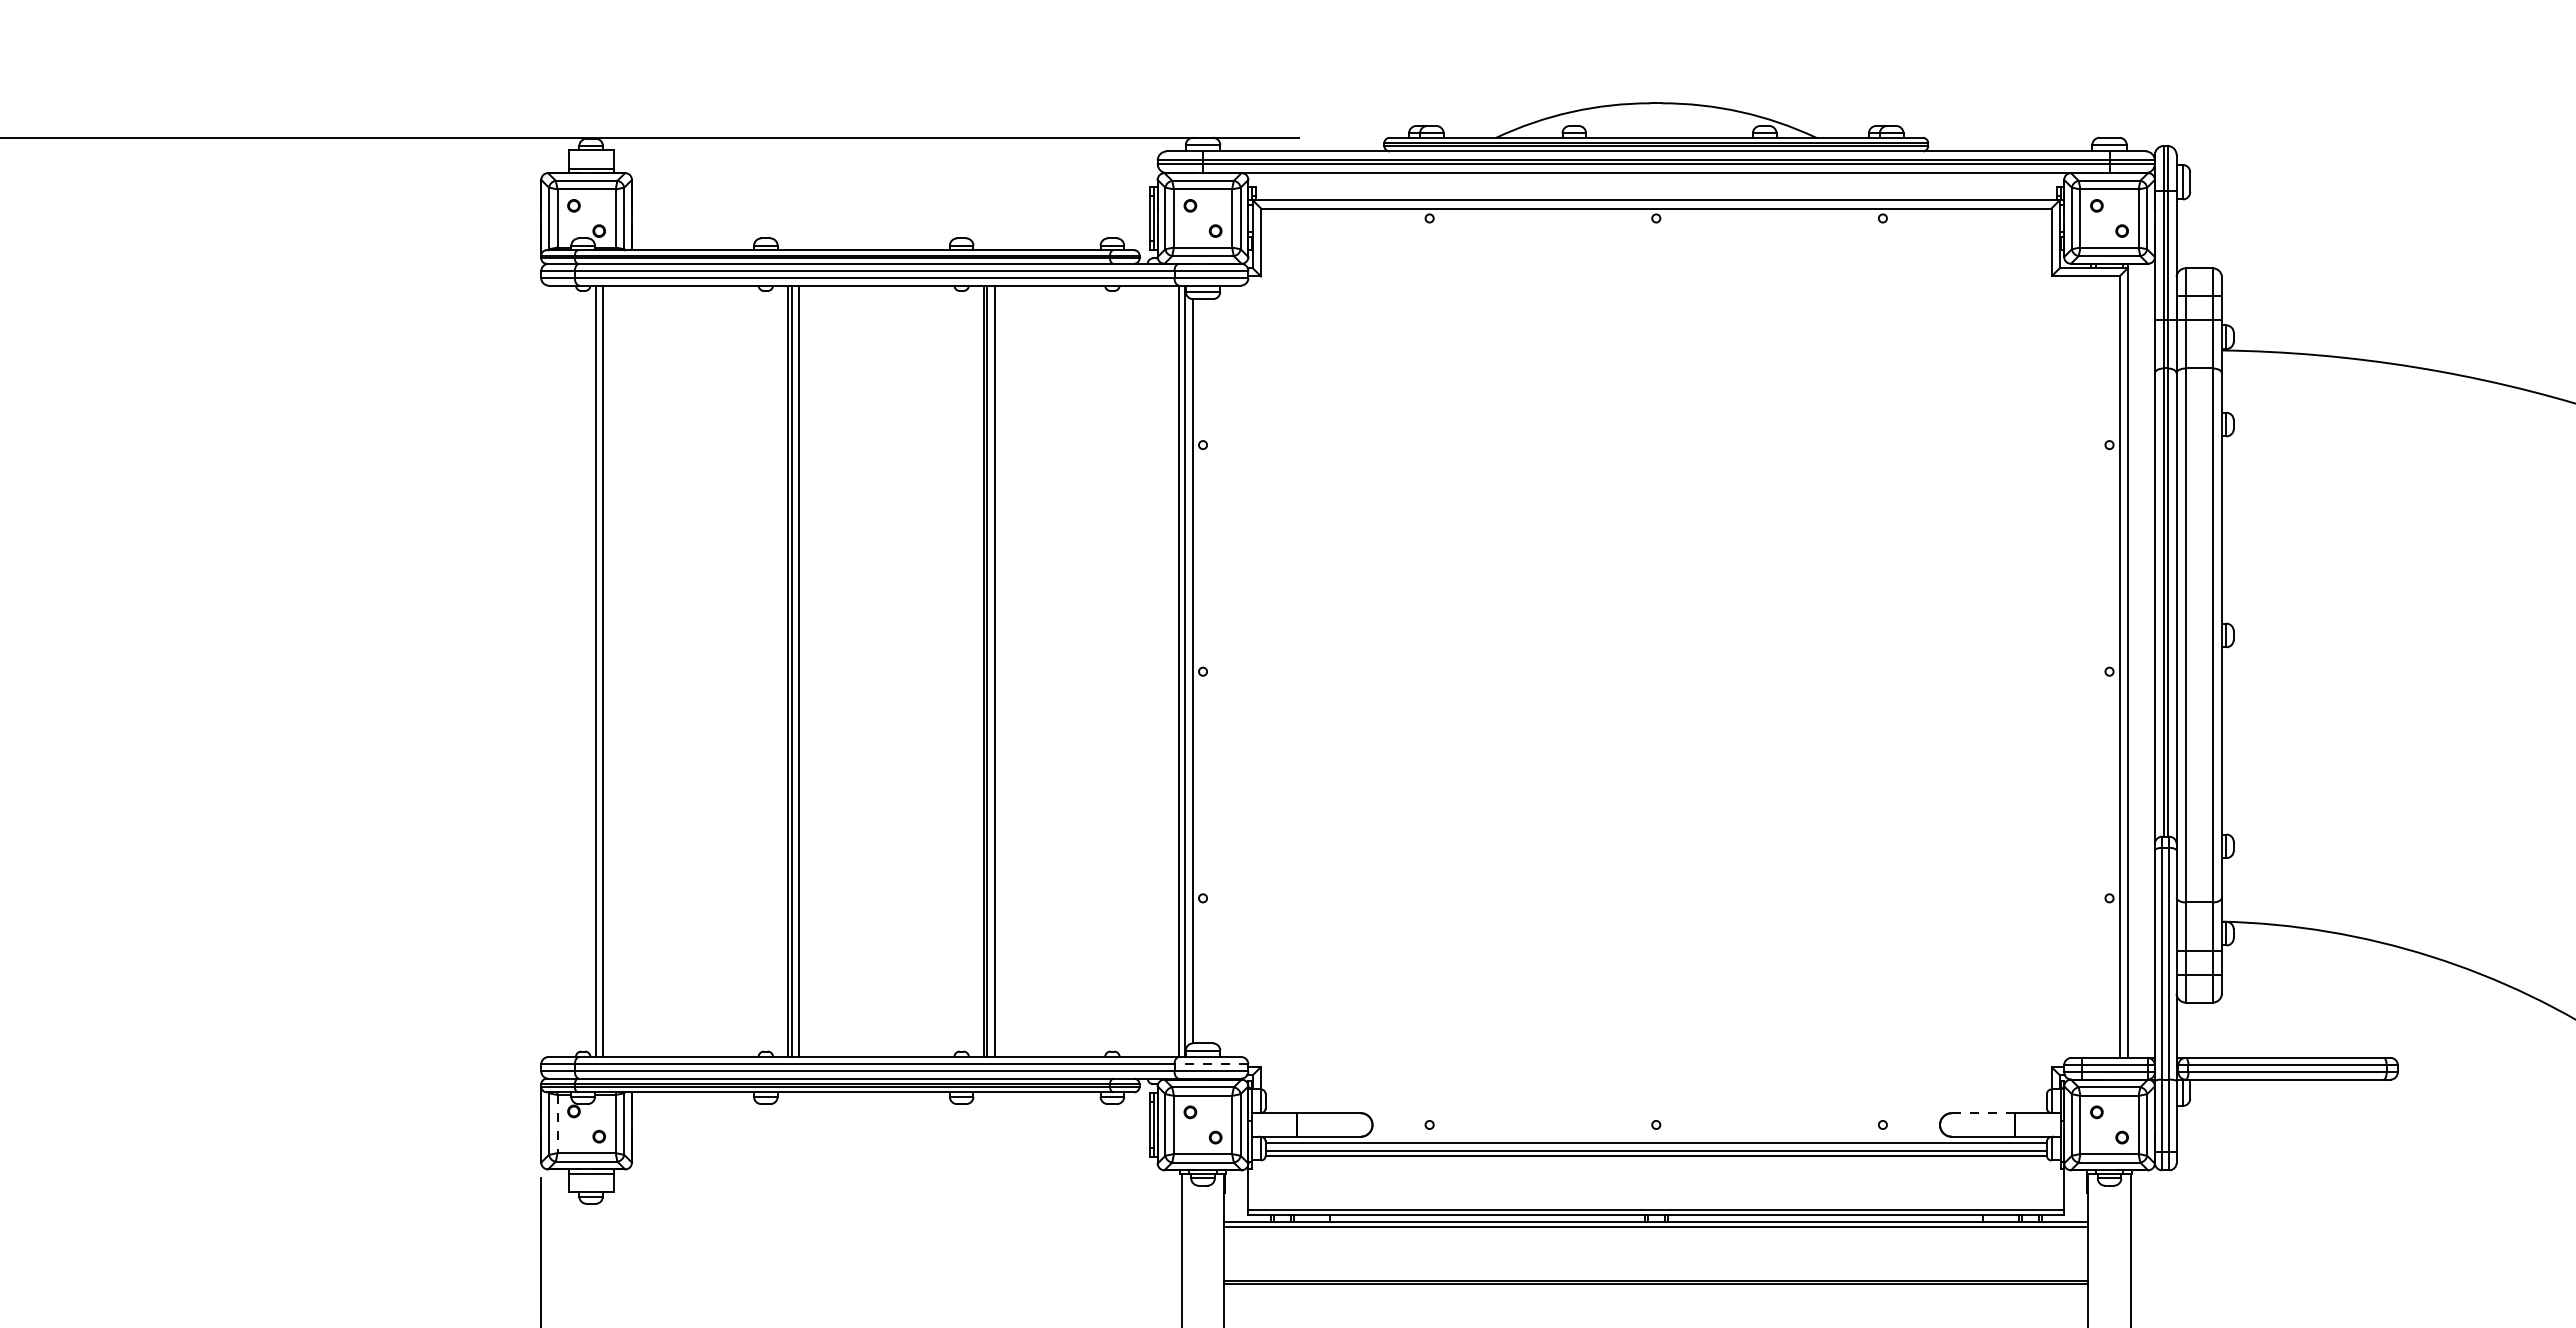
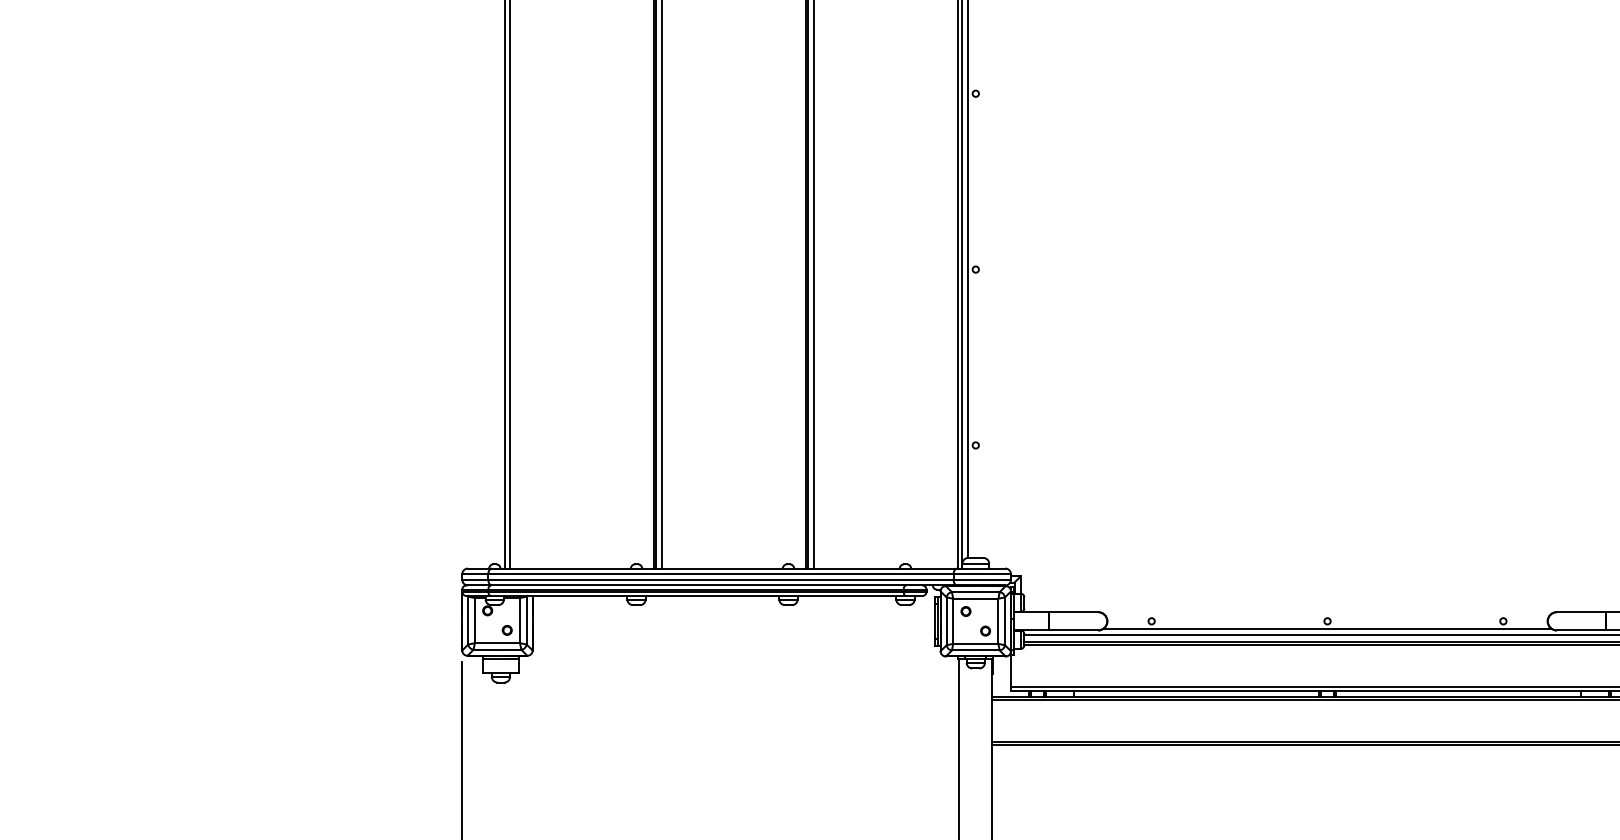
line: (1211, 1064) -> (982, 574), dashed -> solid
line: (1983, 1113) -> (1581, 612), dashed -> solid
line: (557, 1124) -> (474, 620), dashed -> solid
line: (1656, 1134) -> (1327, 628), added

